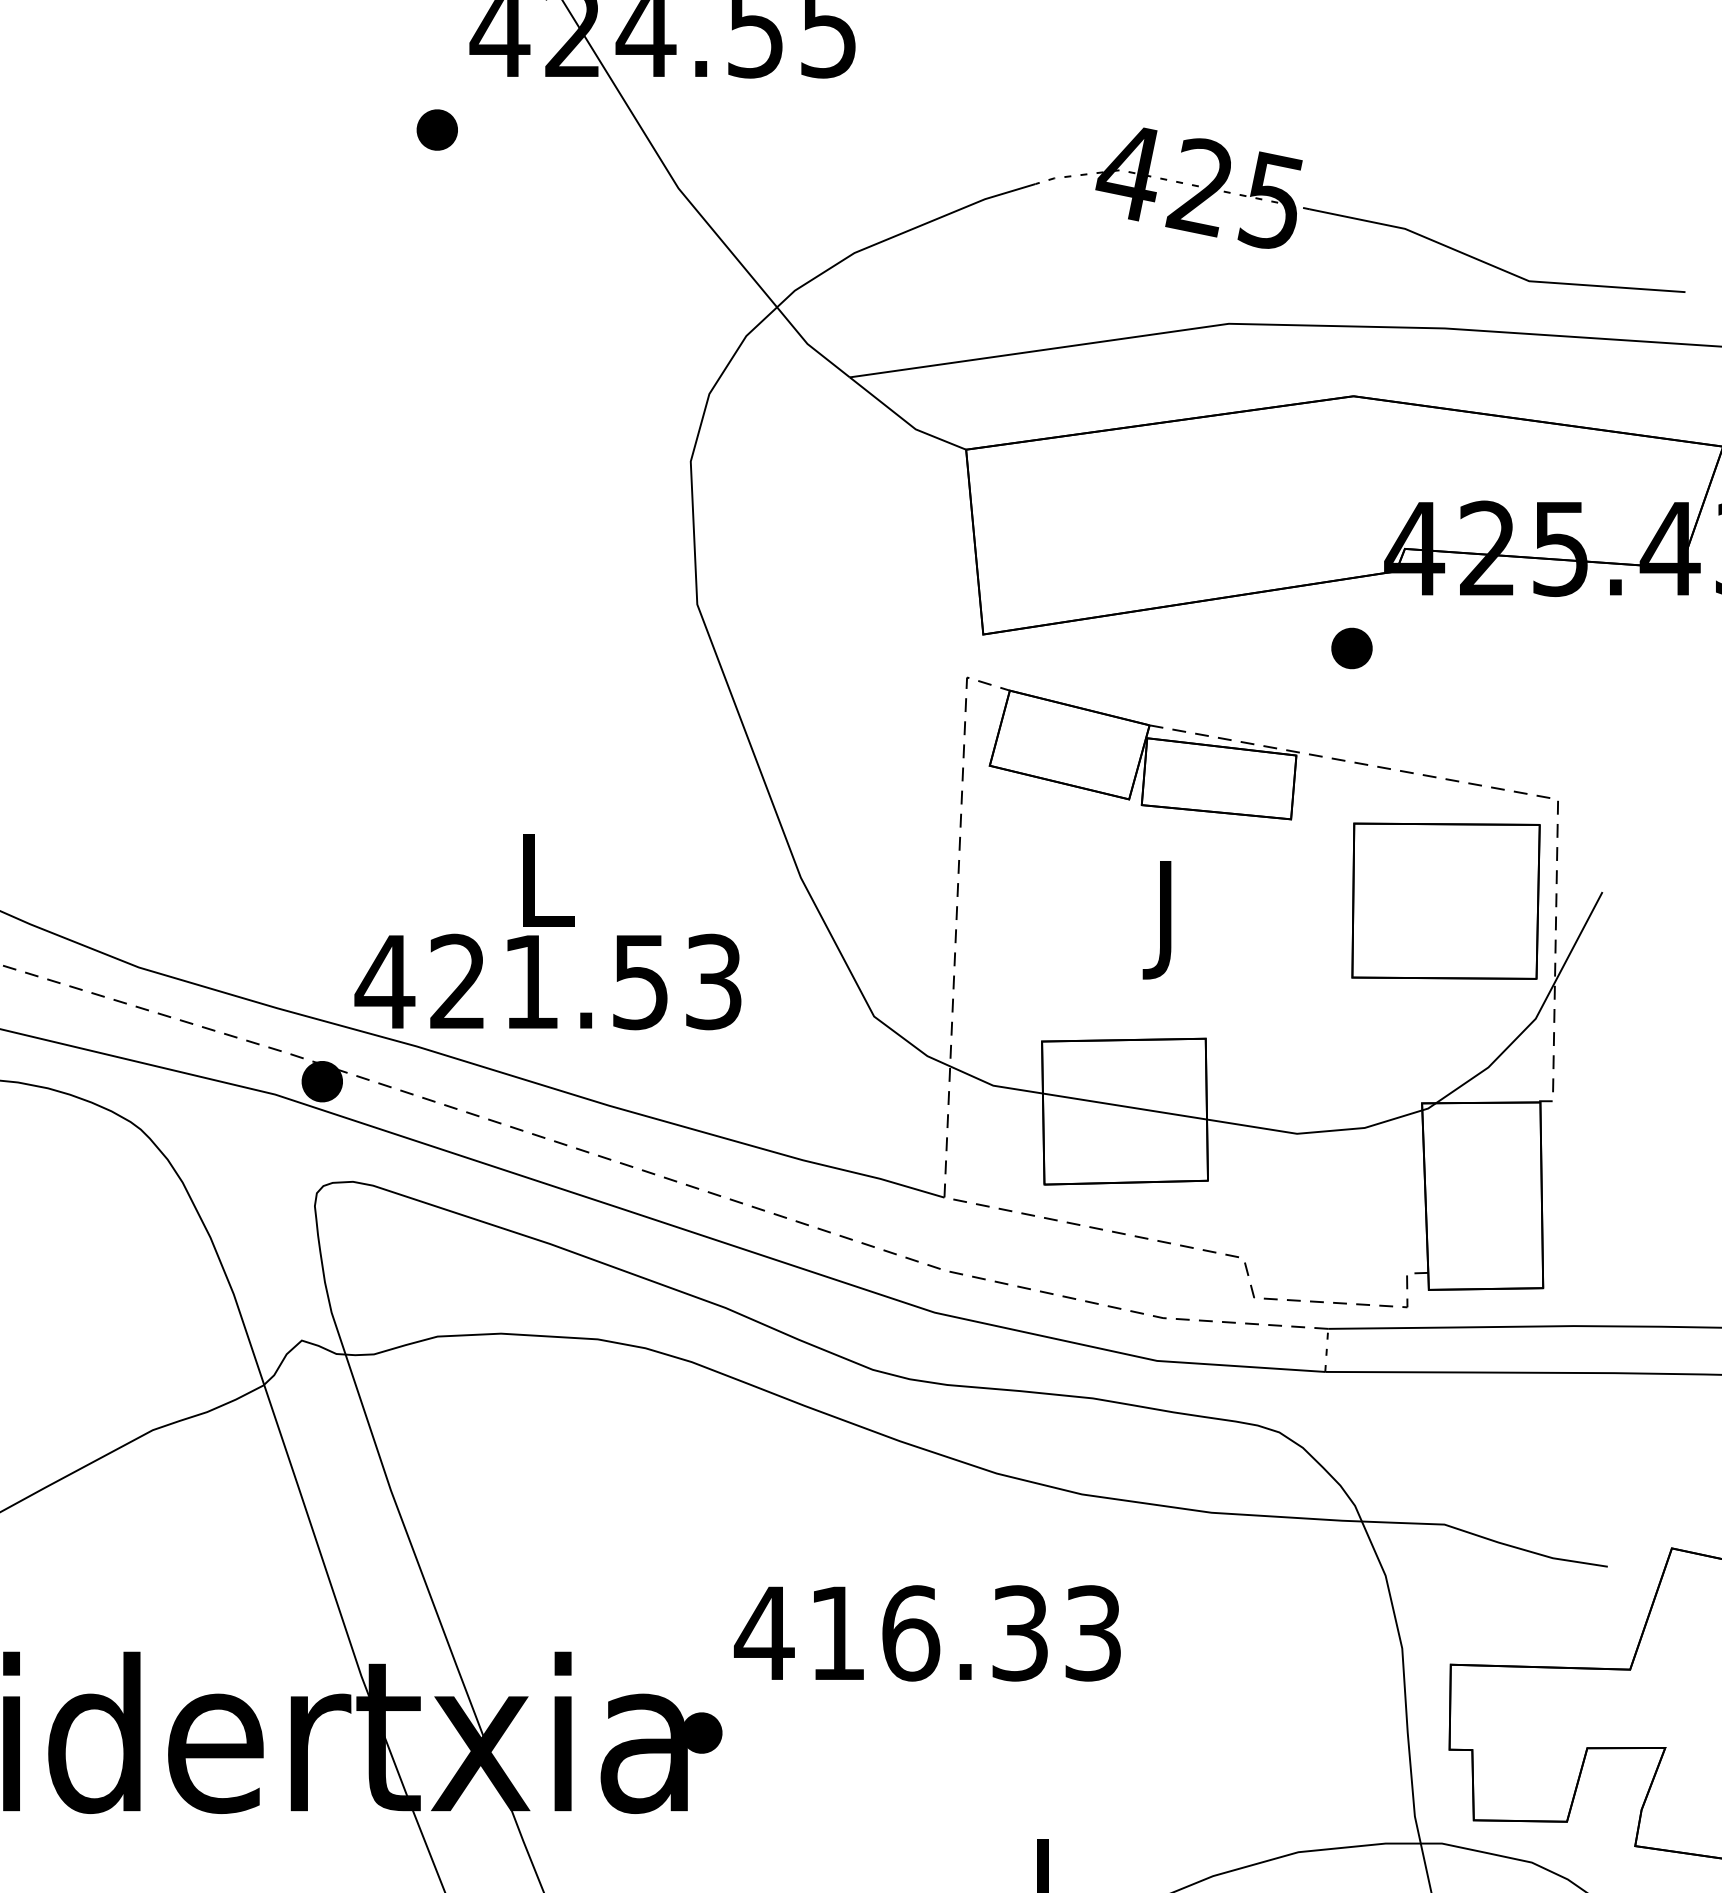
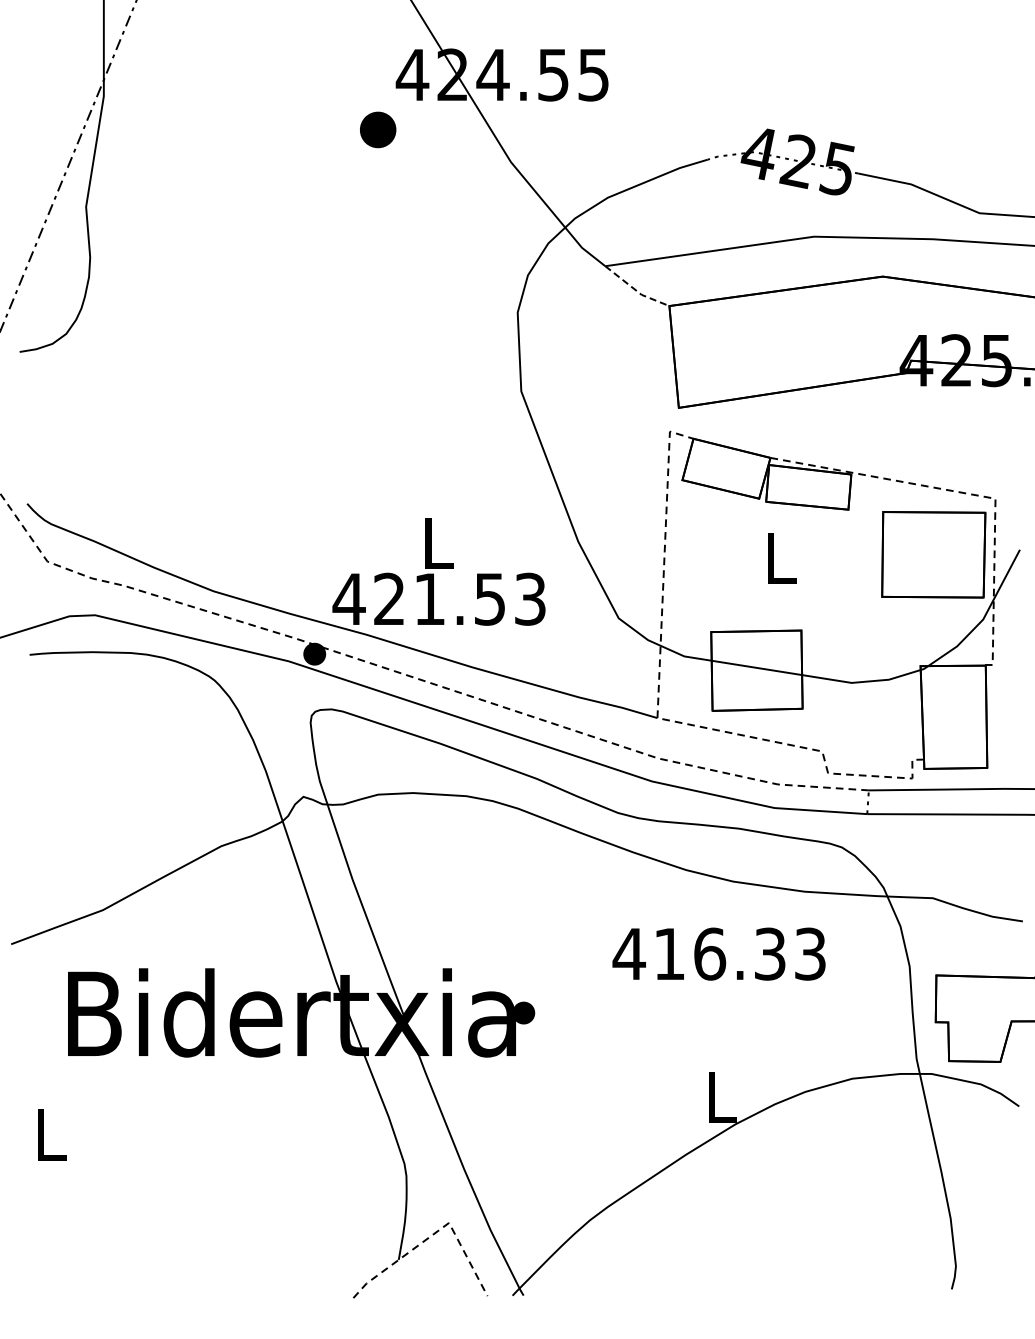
part: (436, 129) -> (377, 129), size x1.6
line: (904, 419) -> (635, 289), solid -> dashed
part: (1351, 648) -> (881, 415), removed
text: (1169, 918) -> (781, 564), J -> L
text: (926, 1632) -> (718, 953), moved

